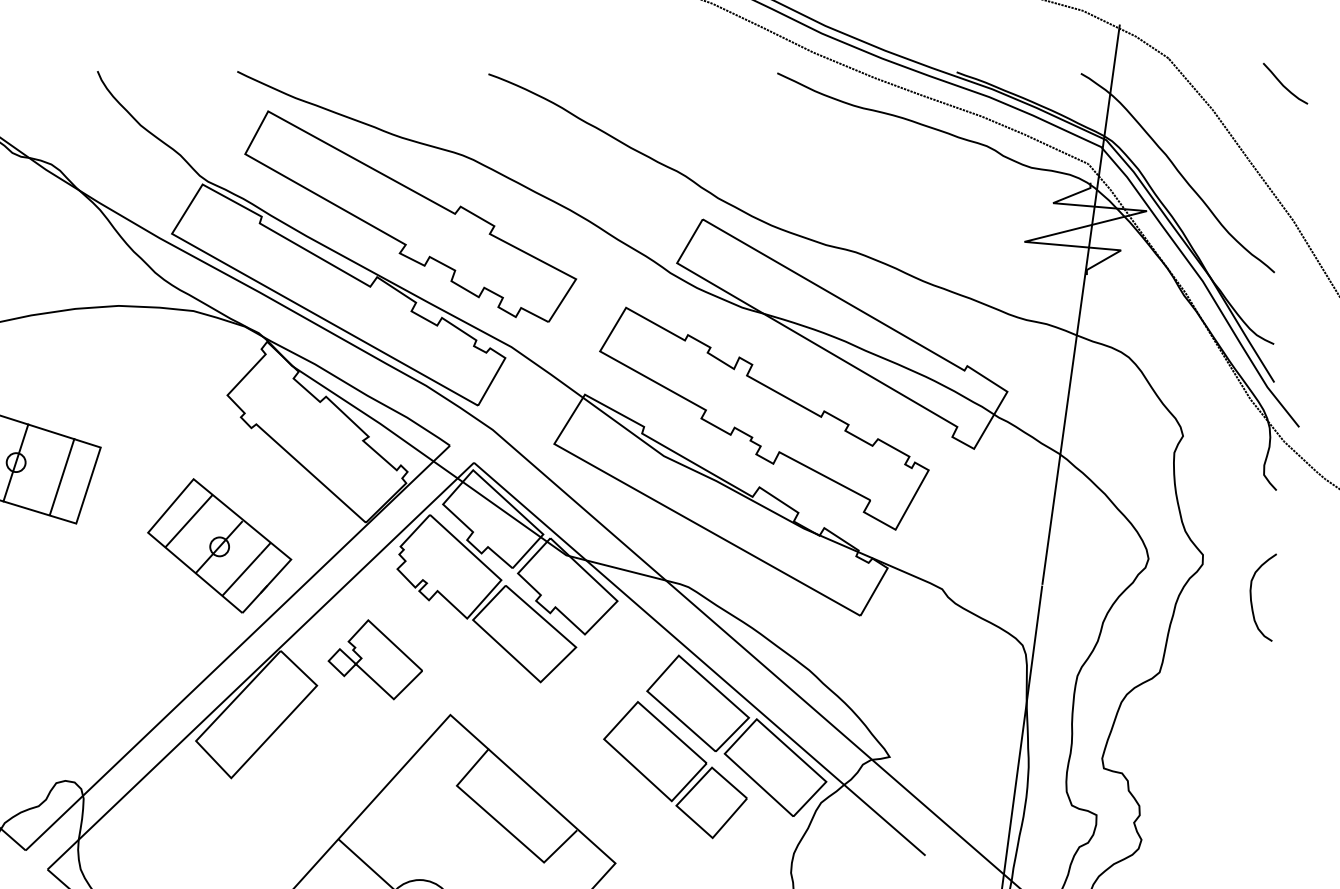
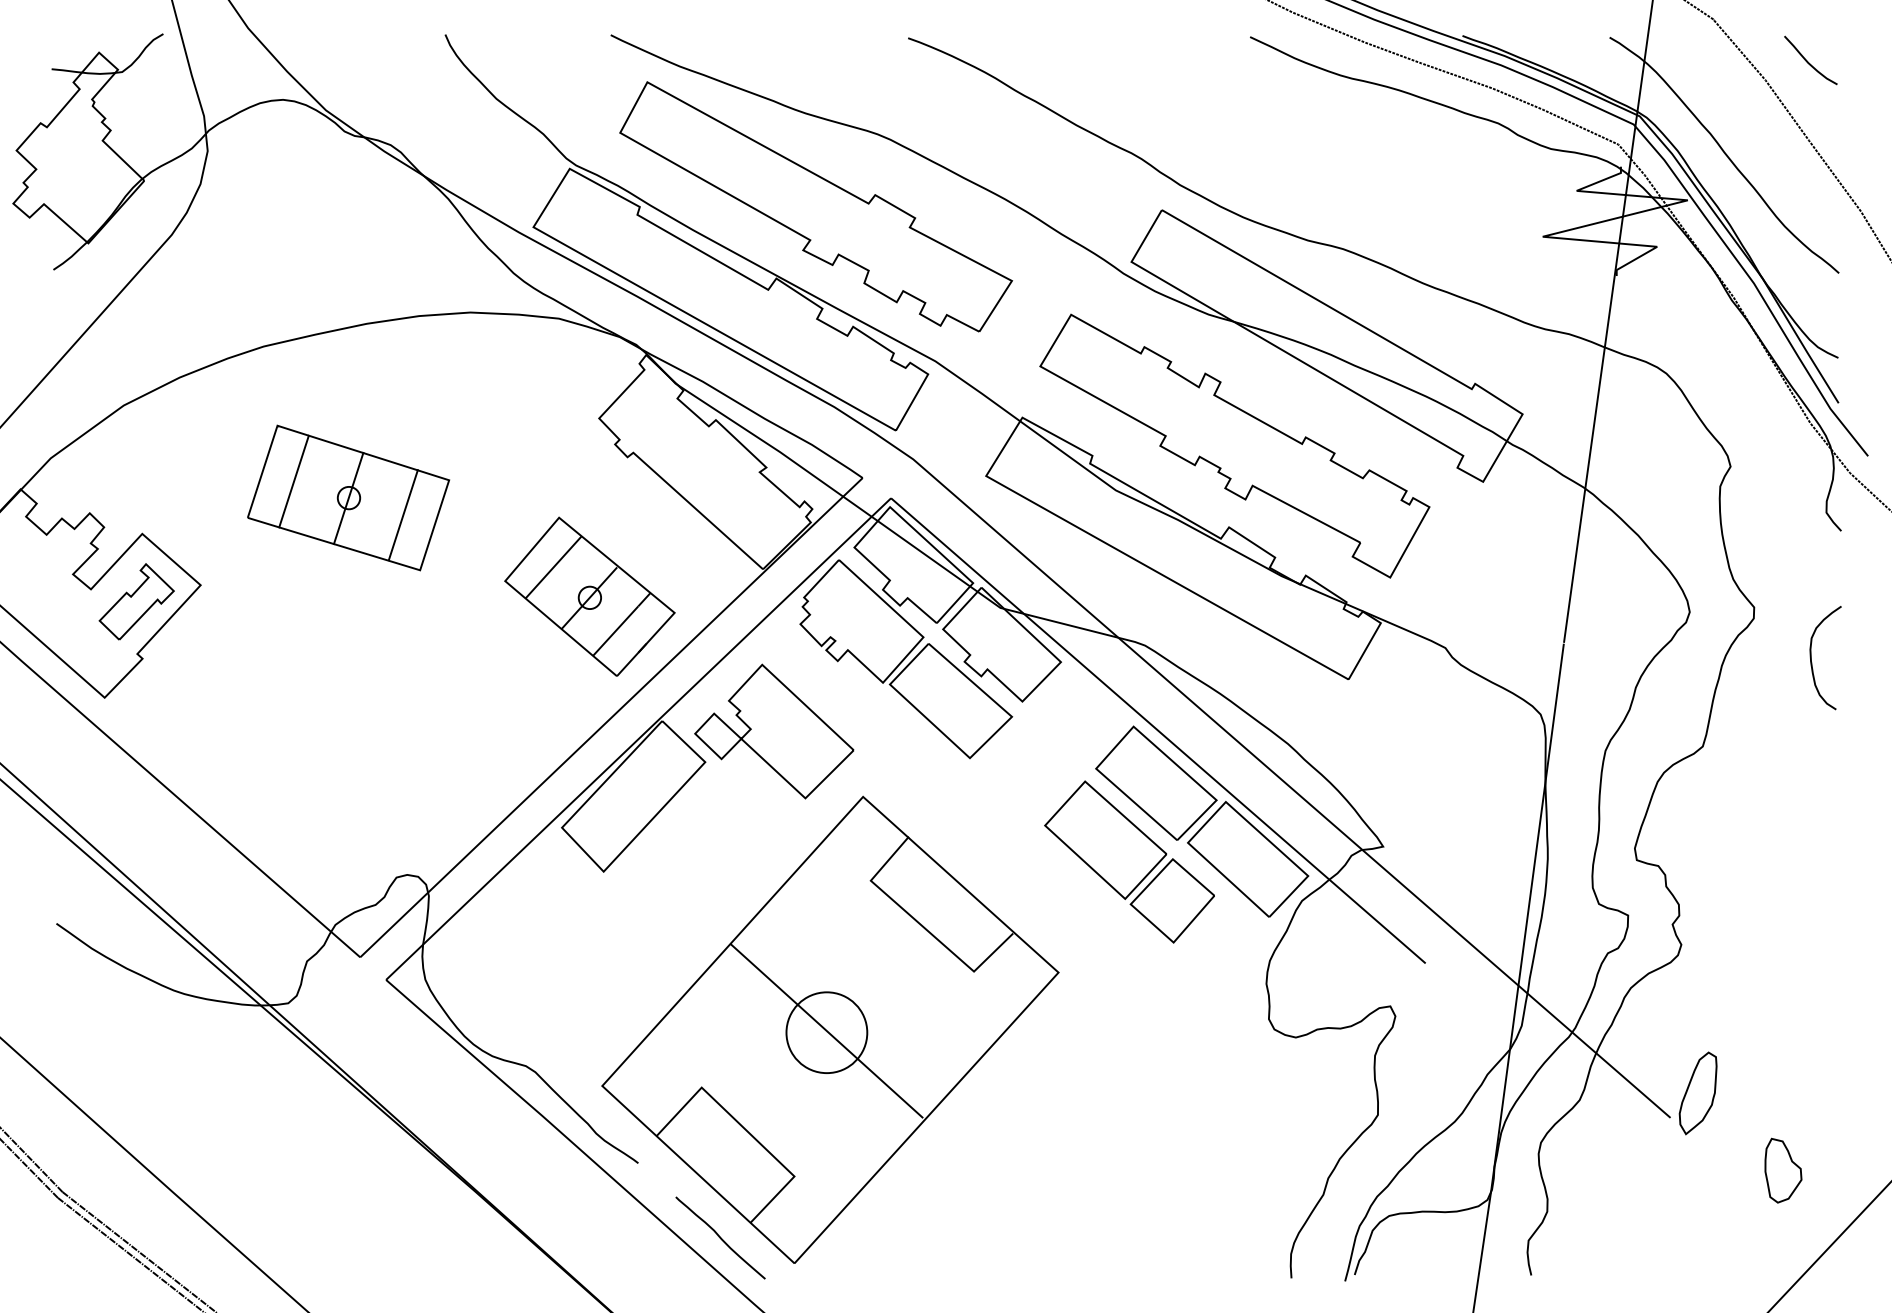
curve: (1283, 84) -> (1808, 61), moved
part: (375, 659) -> (774, 731), size x1.43

